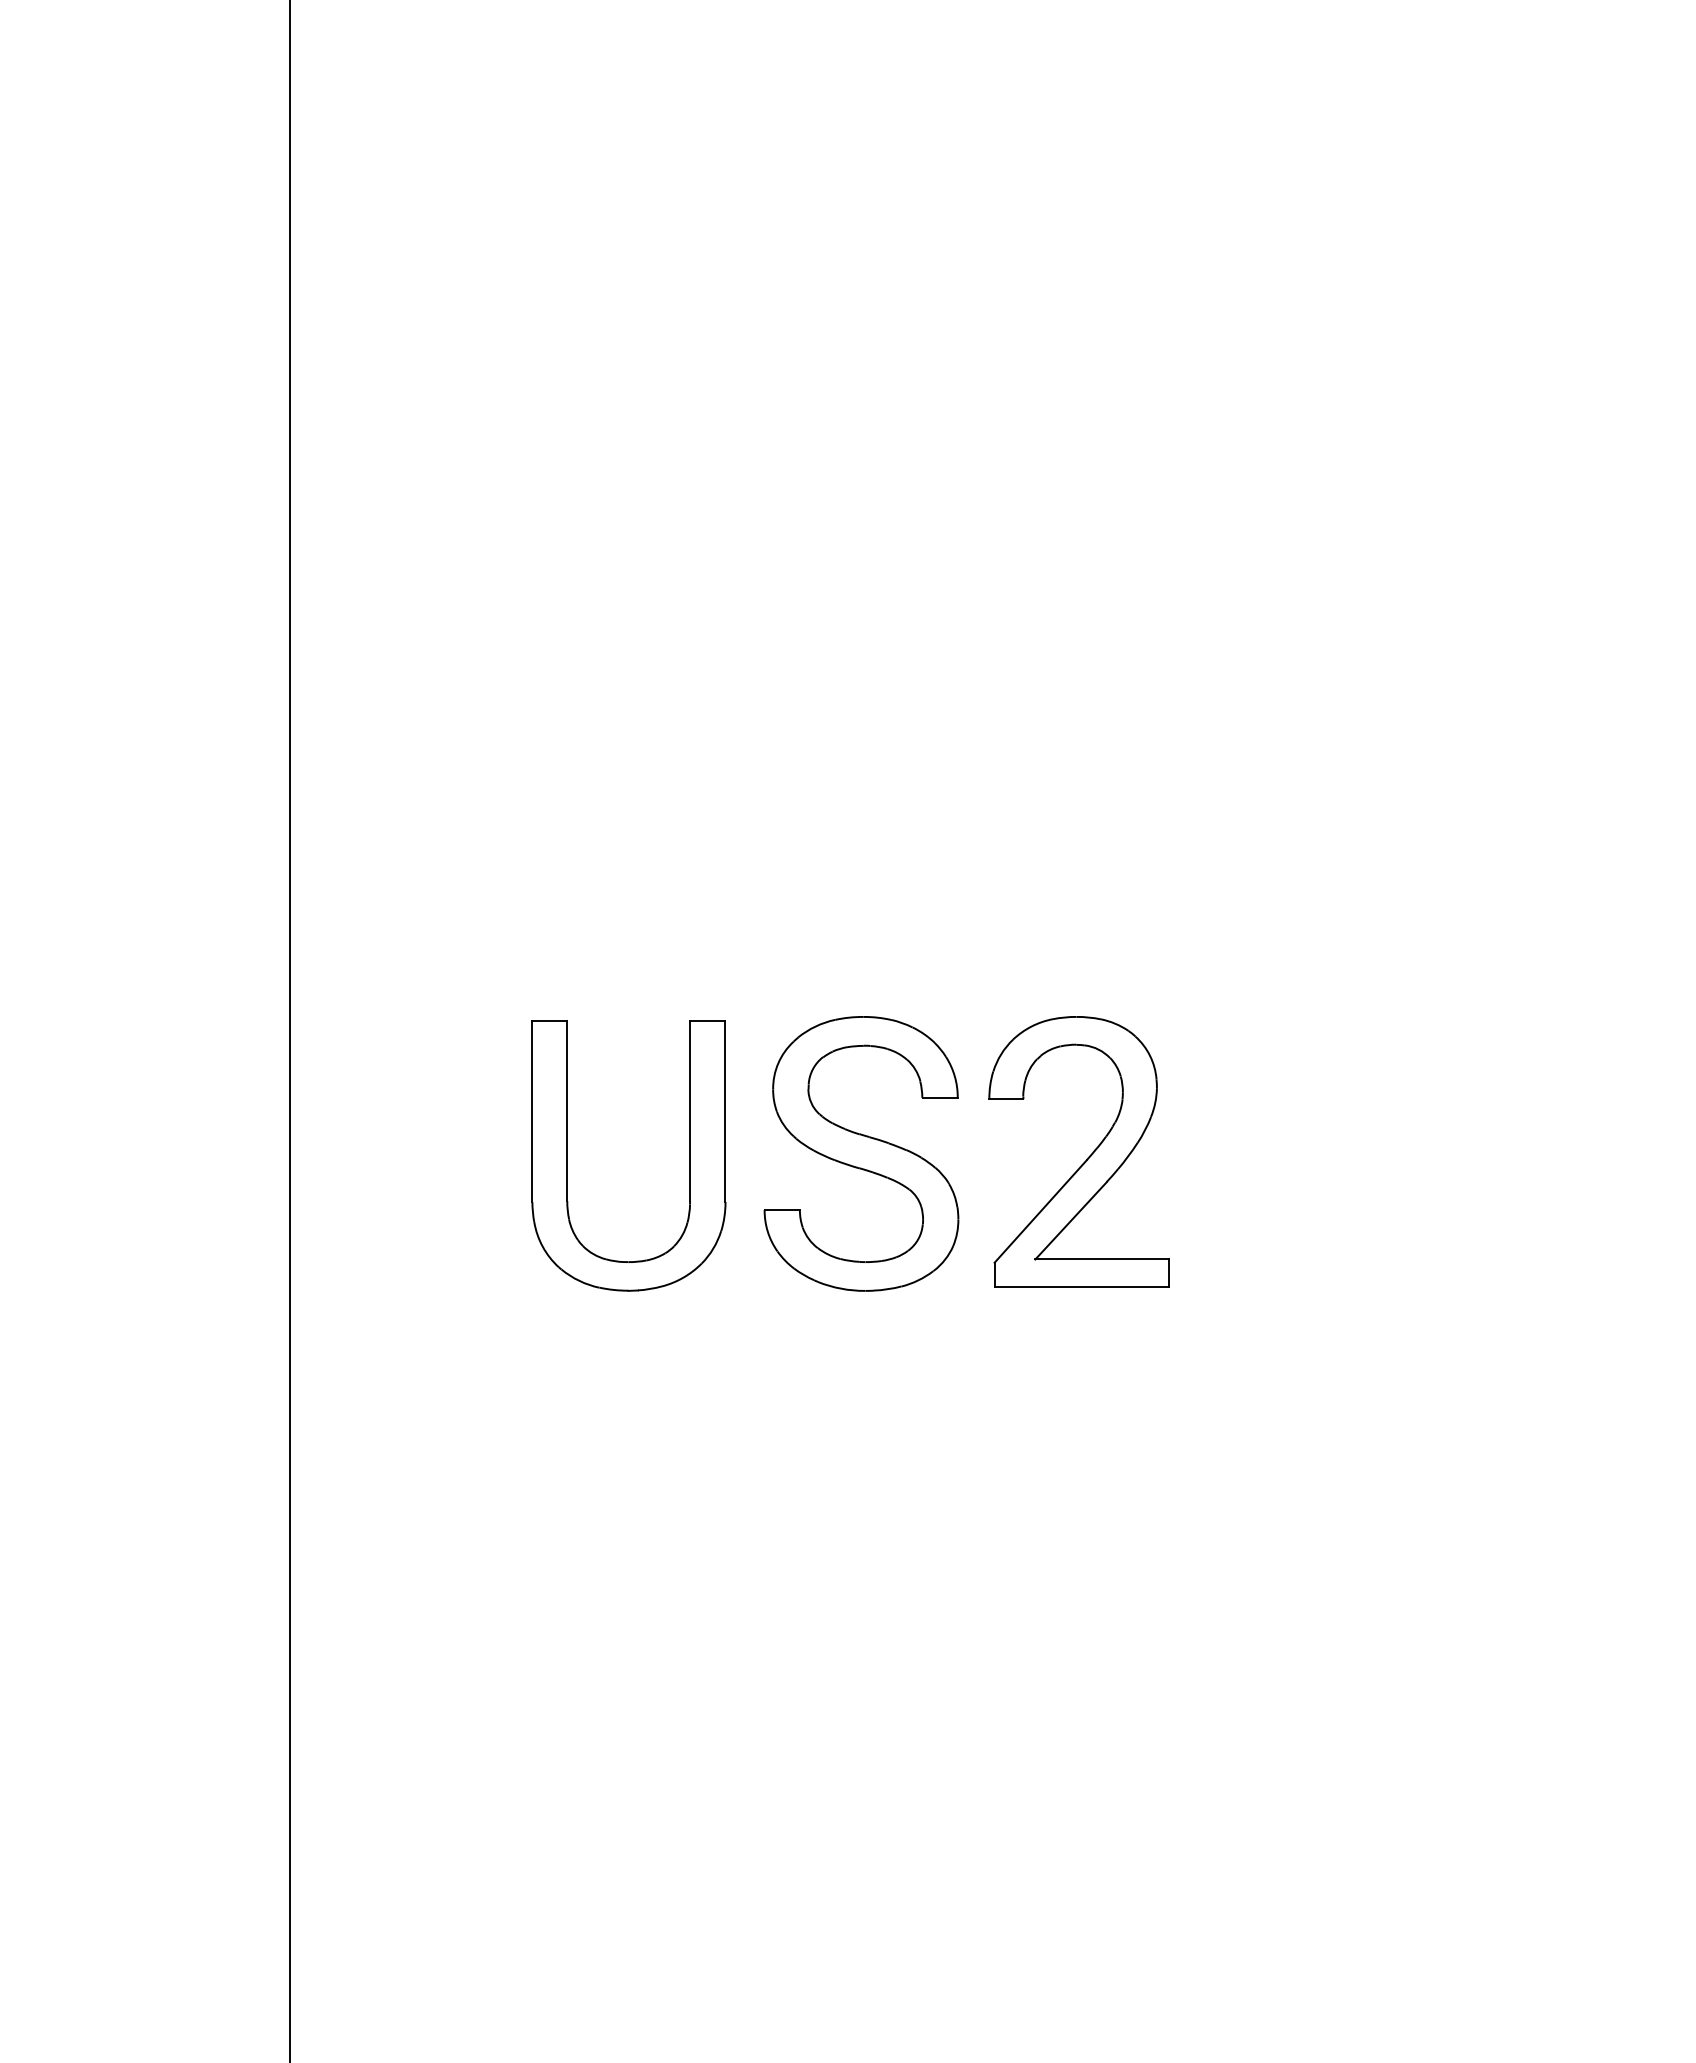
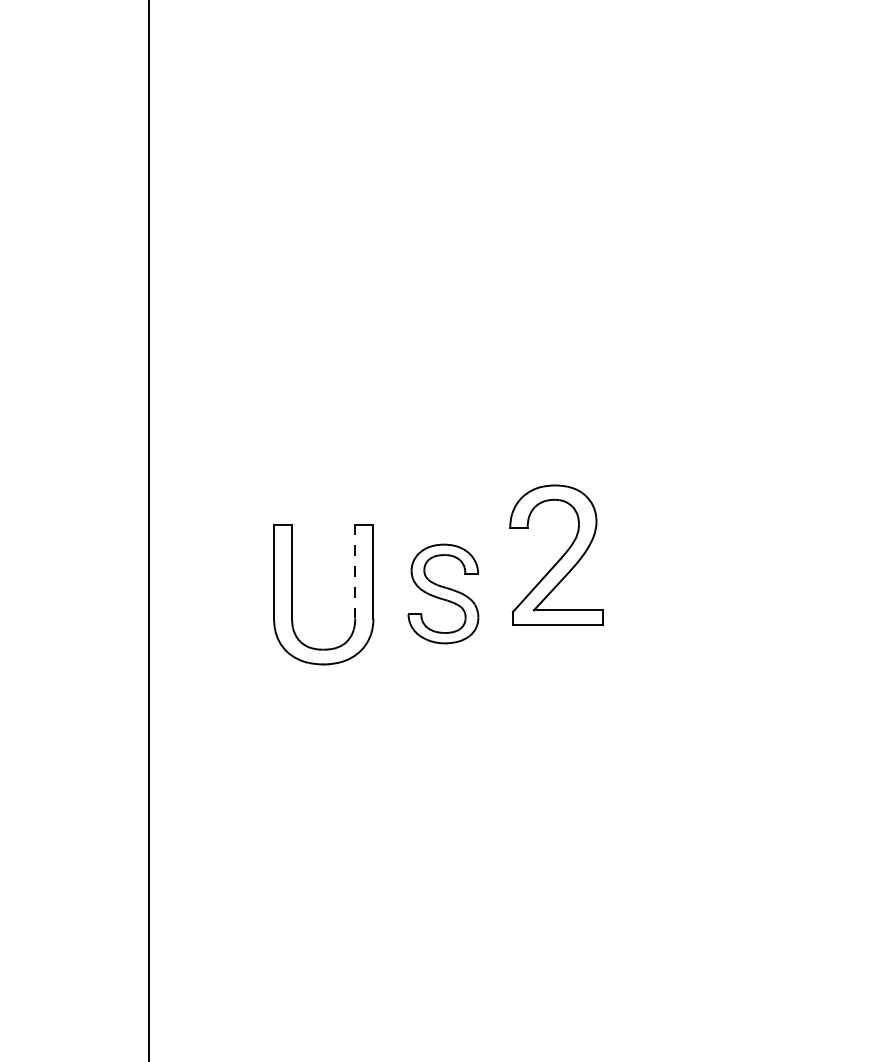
line: (690, 1110) -> (355, 571), solid -> dashed
part: (1079, 1150) -> (556, 554), moved
part: (861, 1152) -> (443, 593), size x0.7

